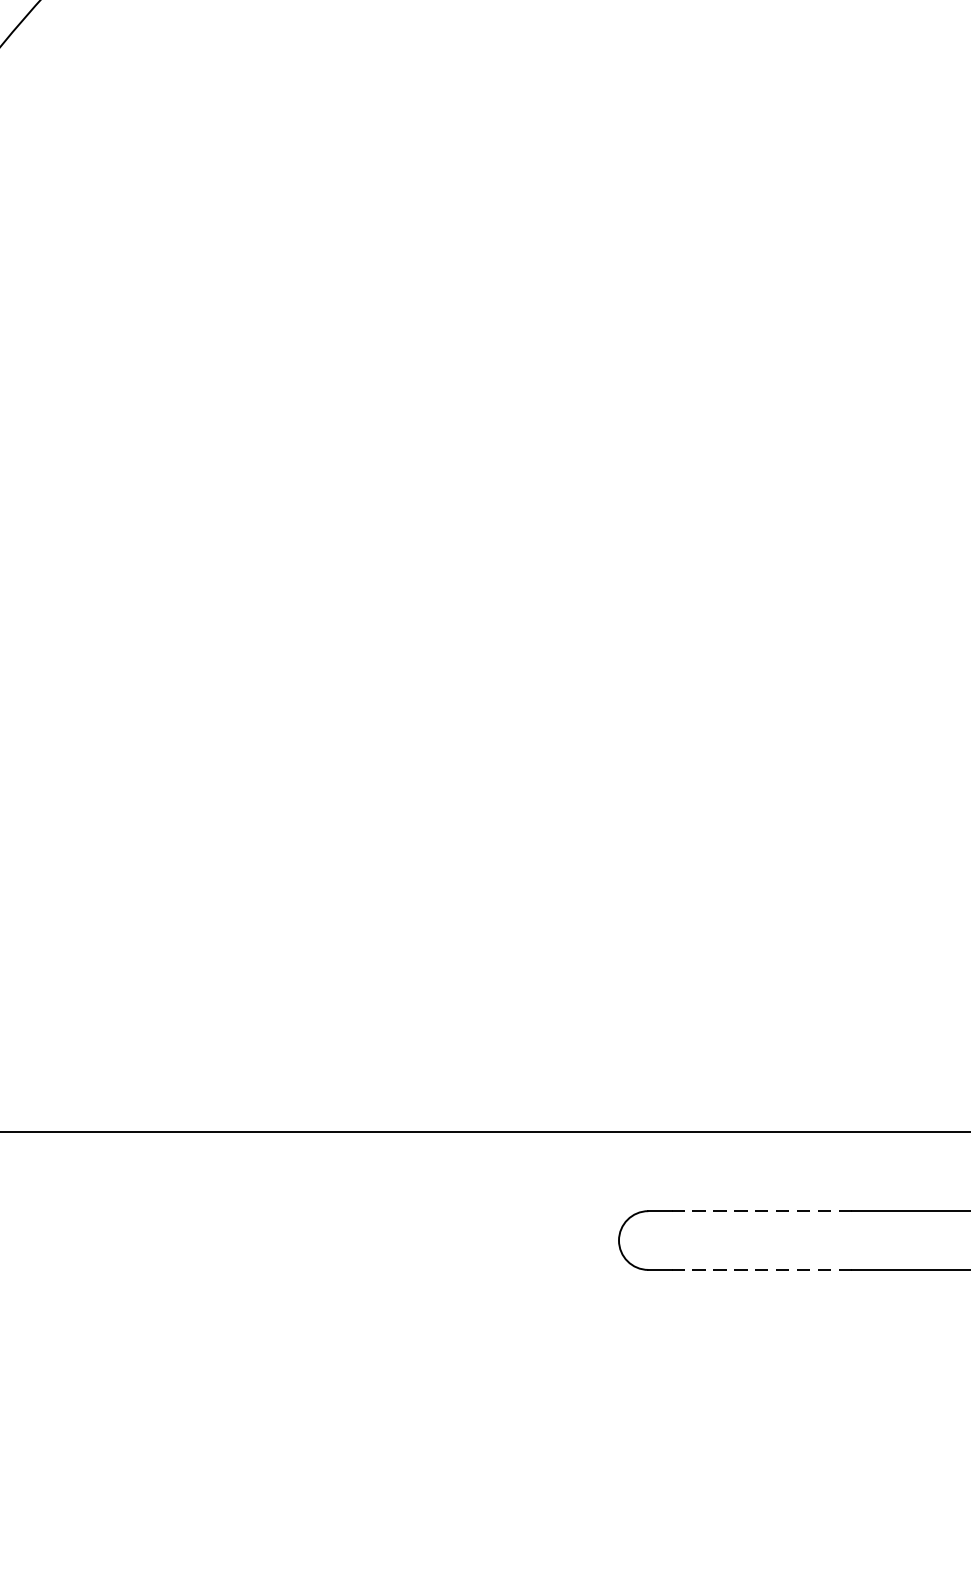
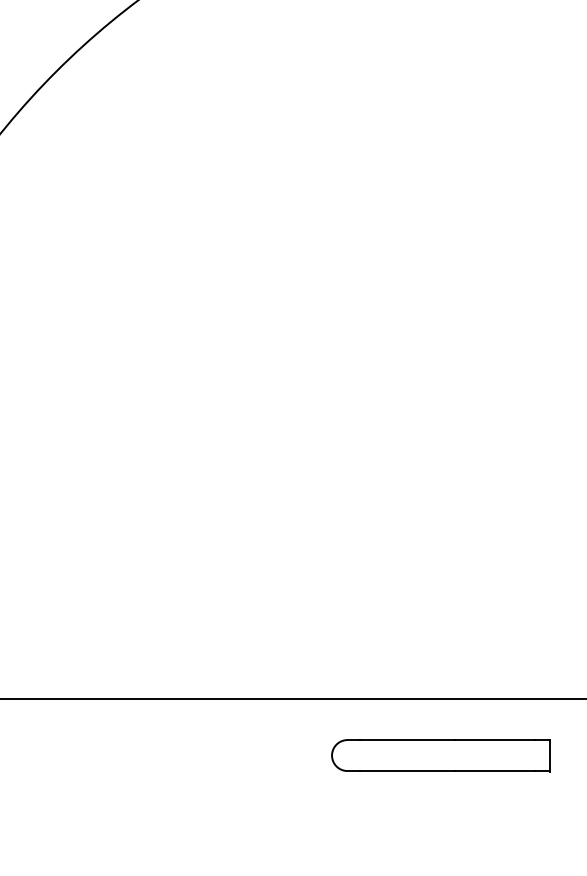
line: (760, 1211) -> (406, 740), dashed -> solid
line: (760, 1270) -> (406, 771), dashed -> solid

